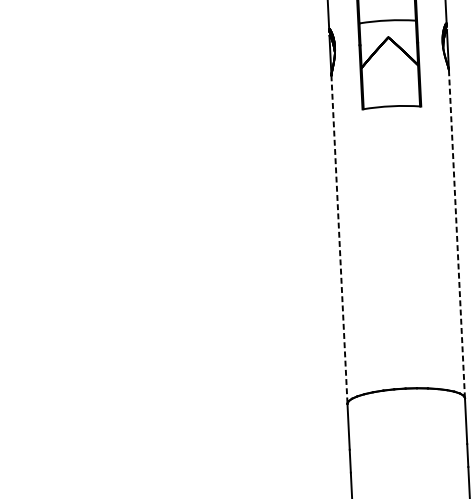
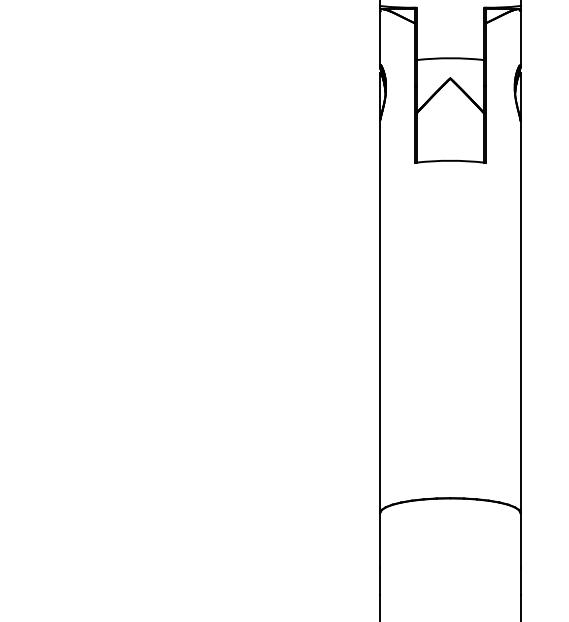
line: (456, 233) -> (520, 316), dashed -> solid
line: (339, 240) -> (380, 317), dashed -> solid

